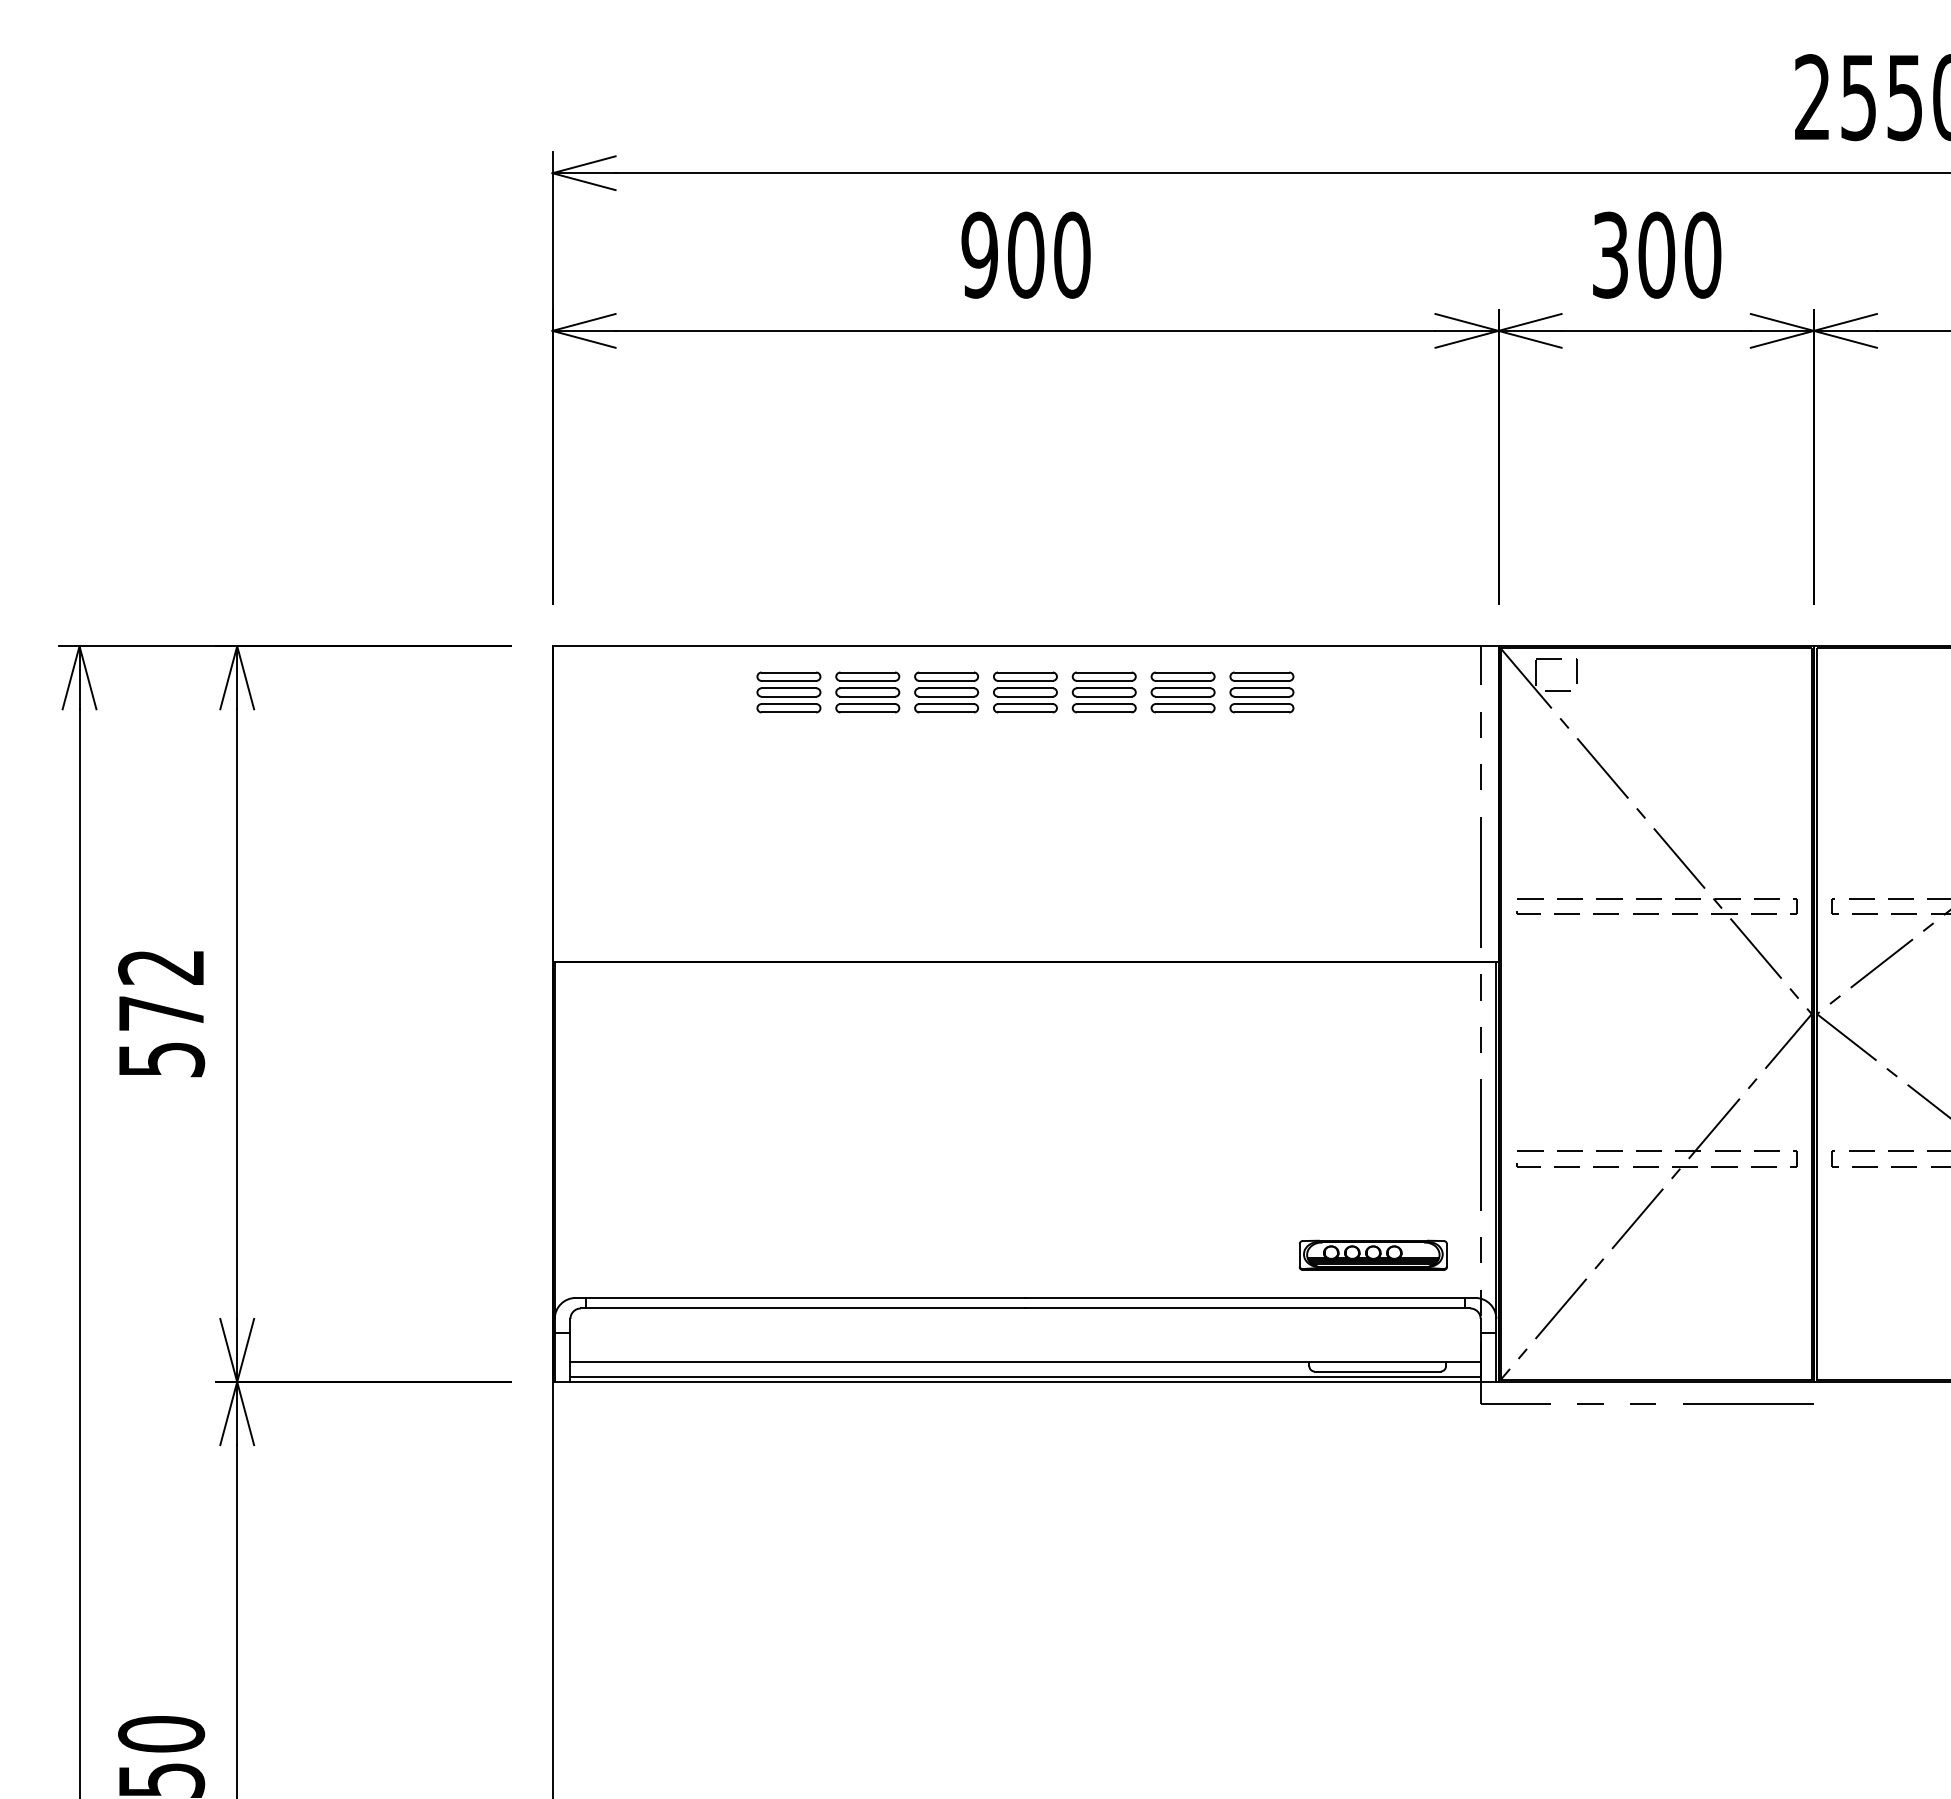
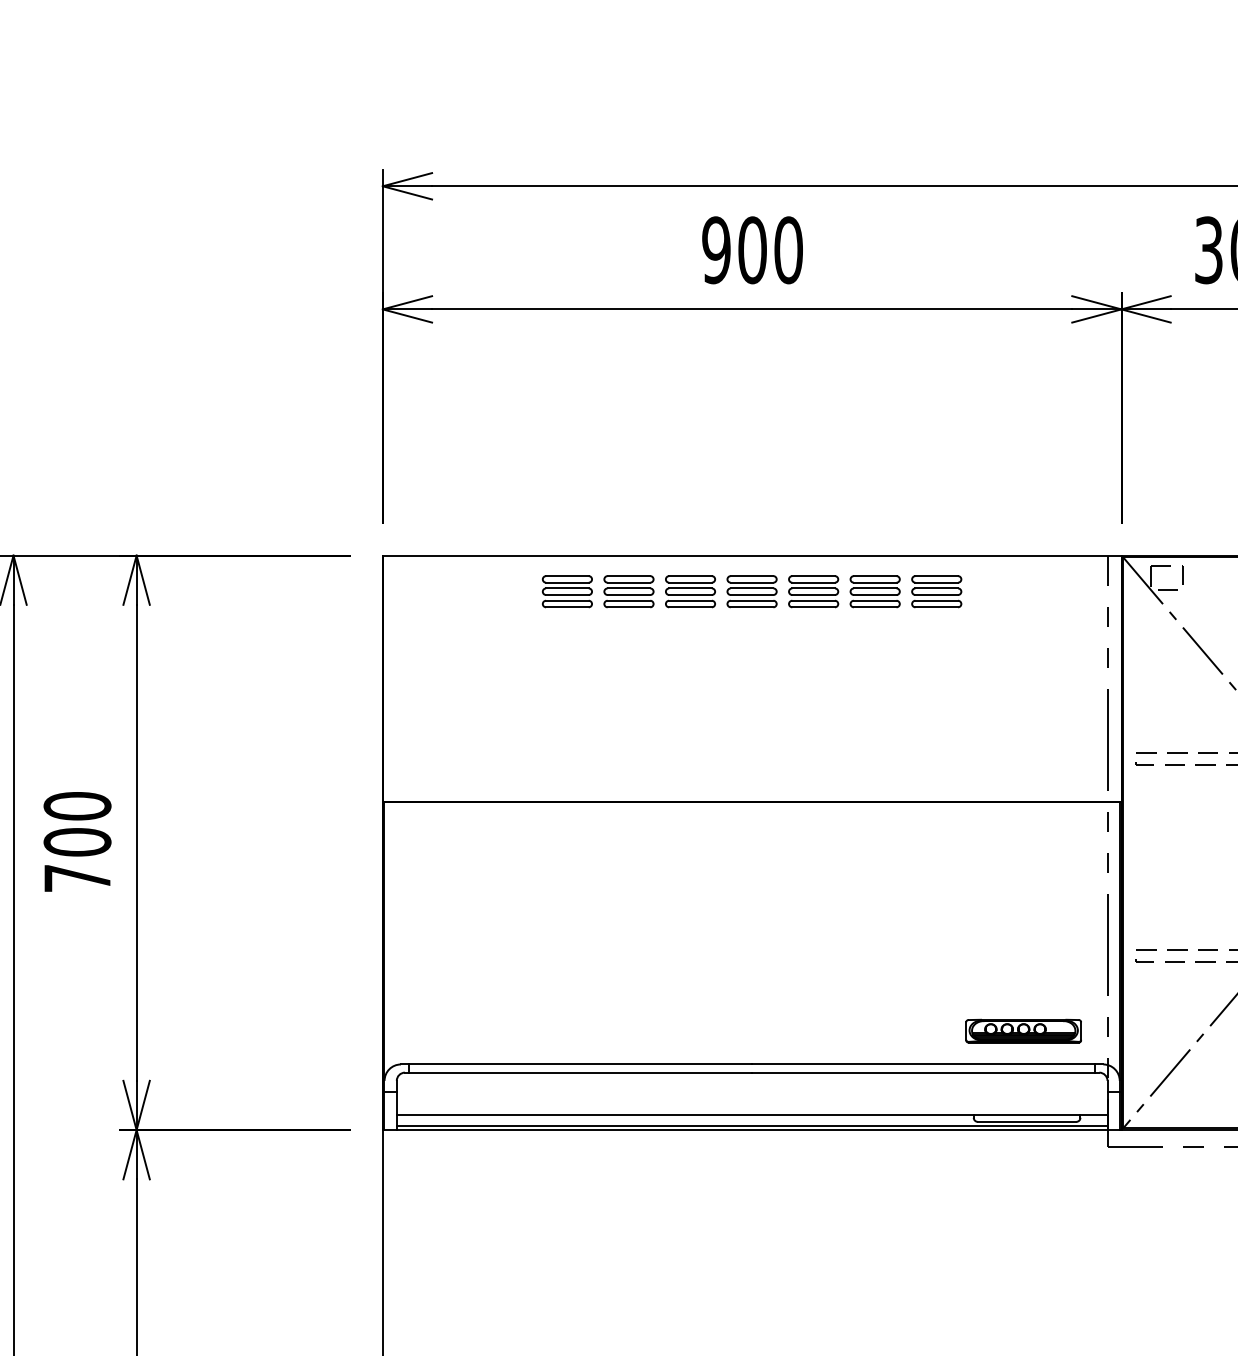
text: (161, 1013) -> (77, 842), 572 -> 700

